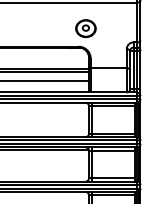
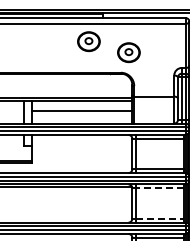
part: (49, 18) -> (88, 41), added
line: (113, 150) -> (159, 188), solid -> dashed
line: (113, 178) -> (159, 218), solid -> dashed

